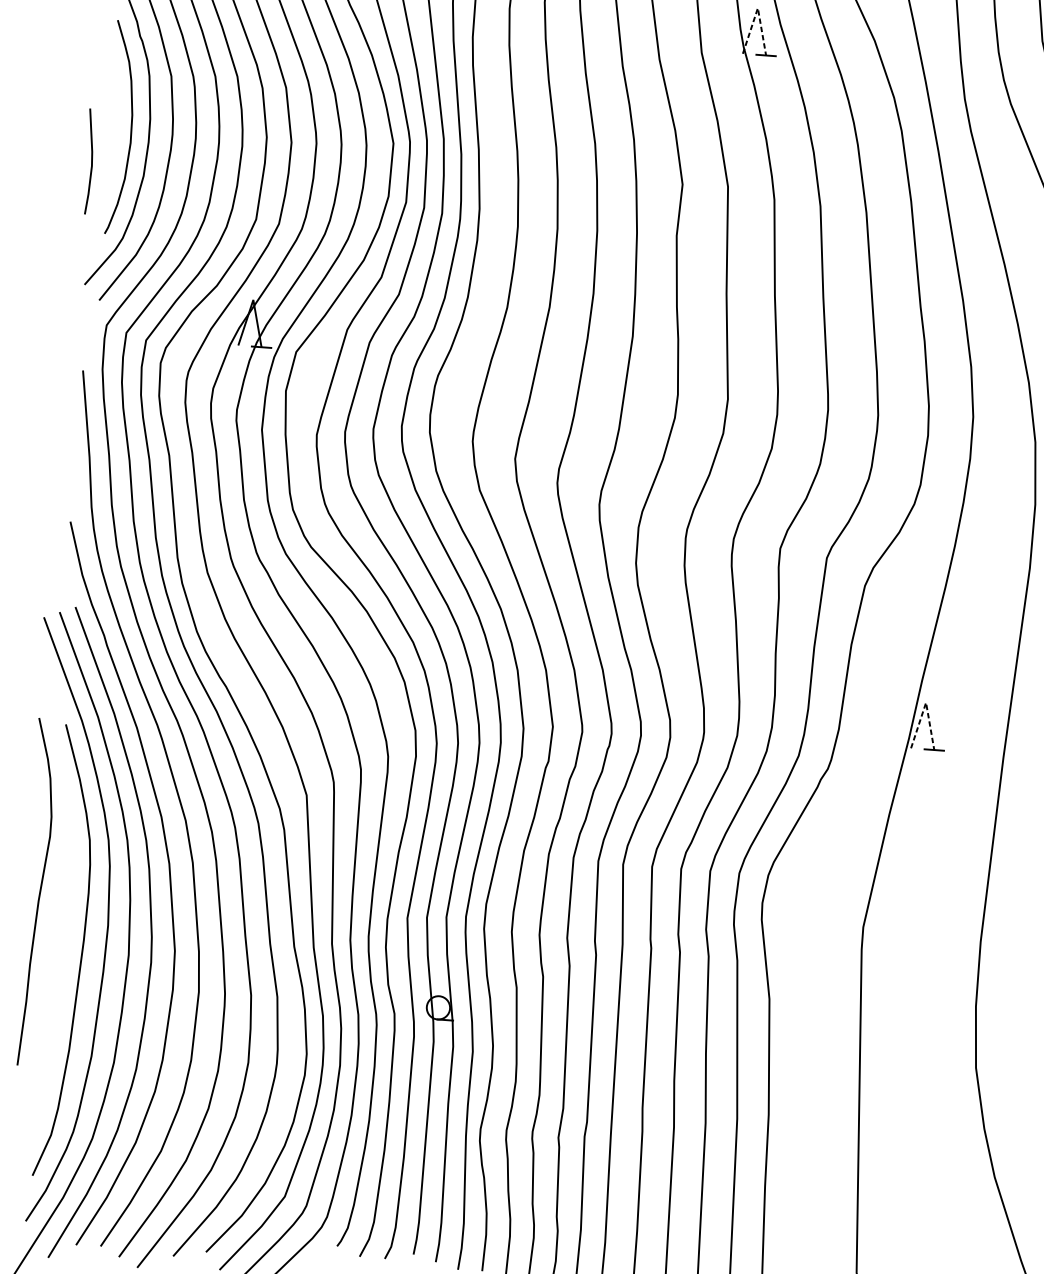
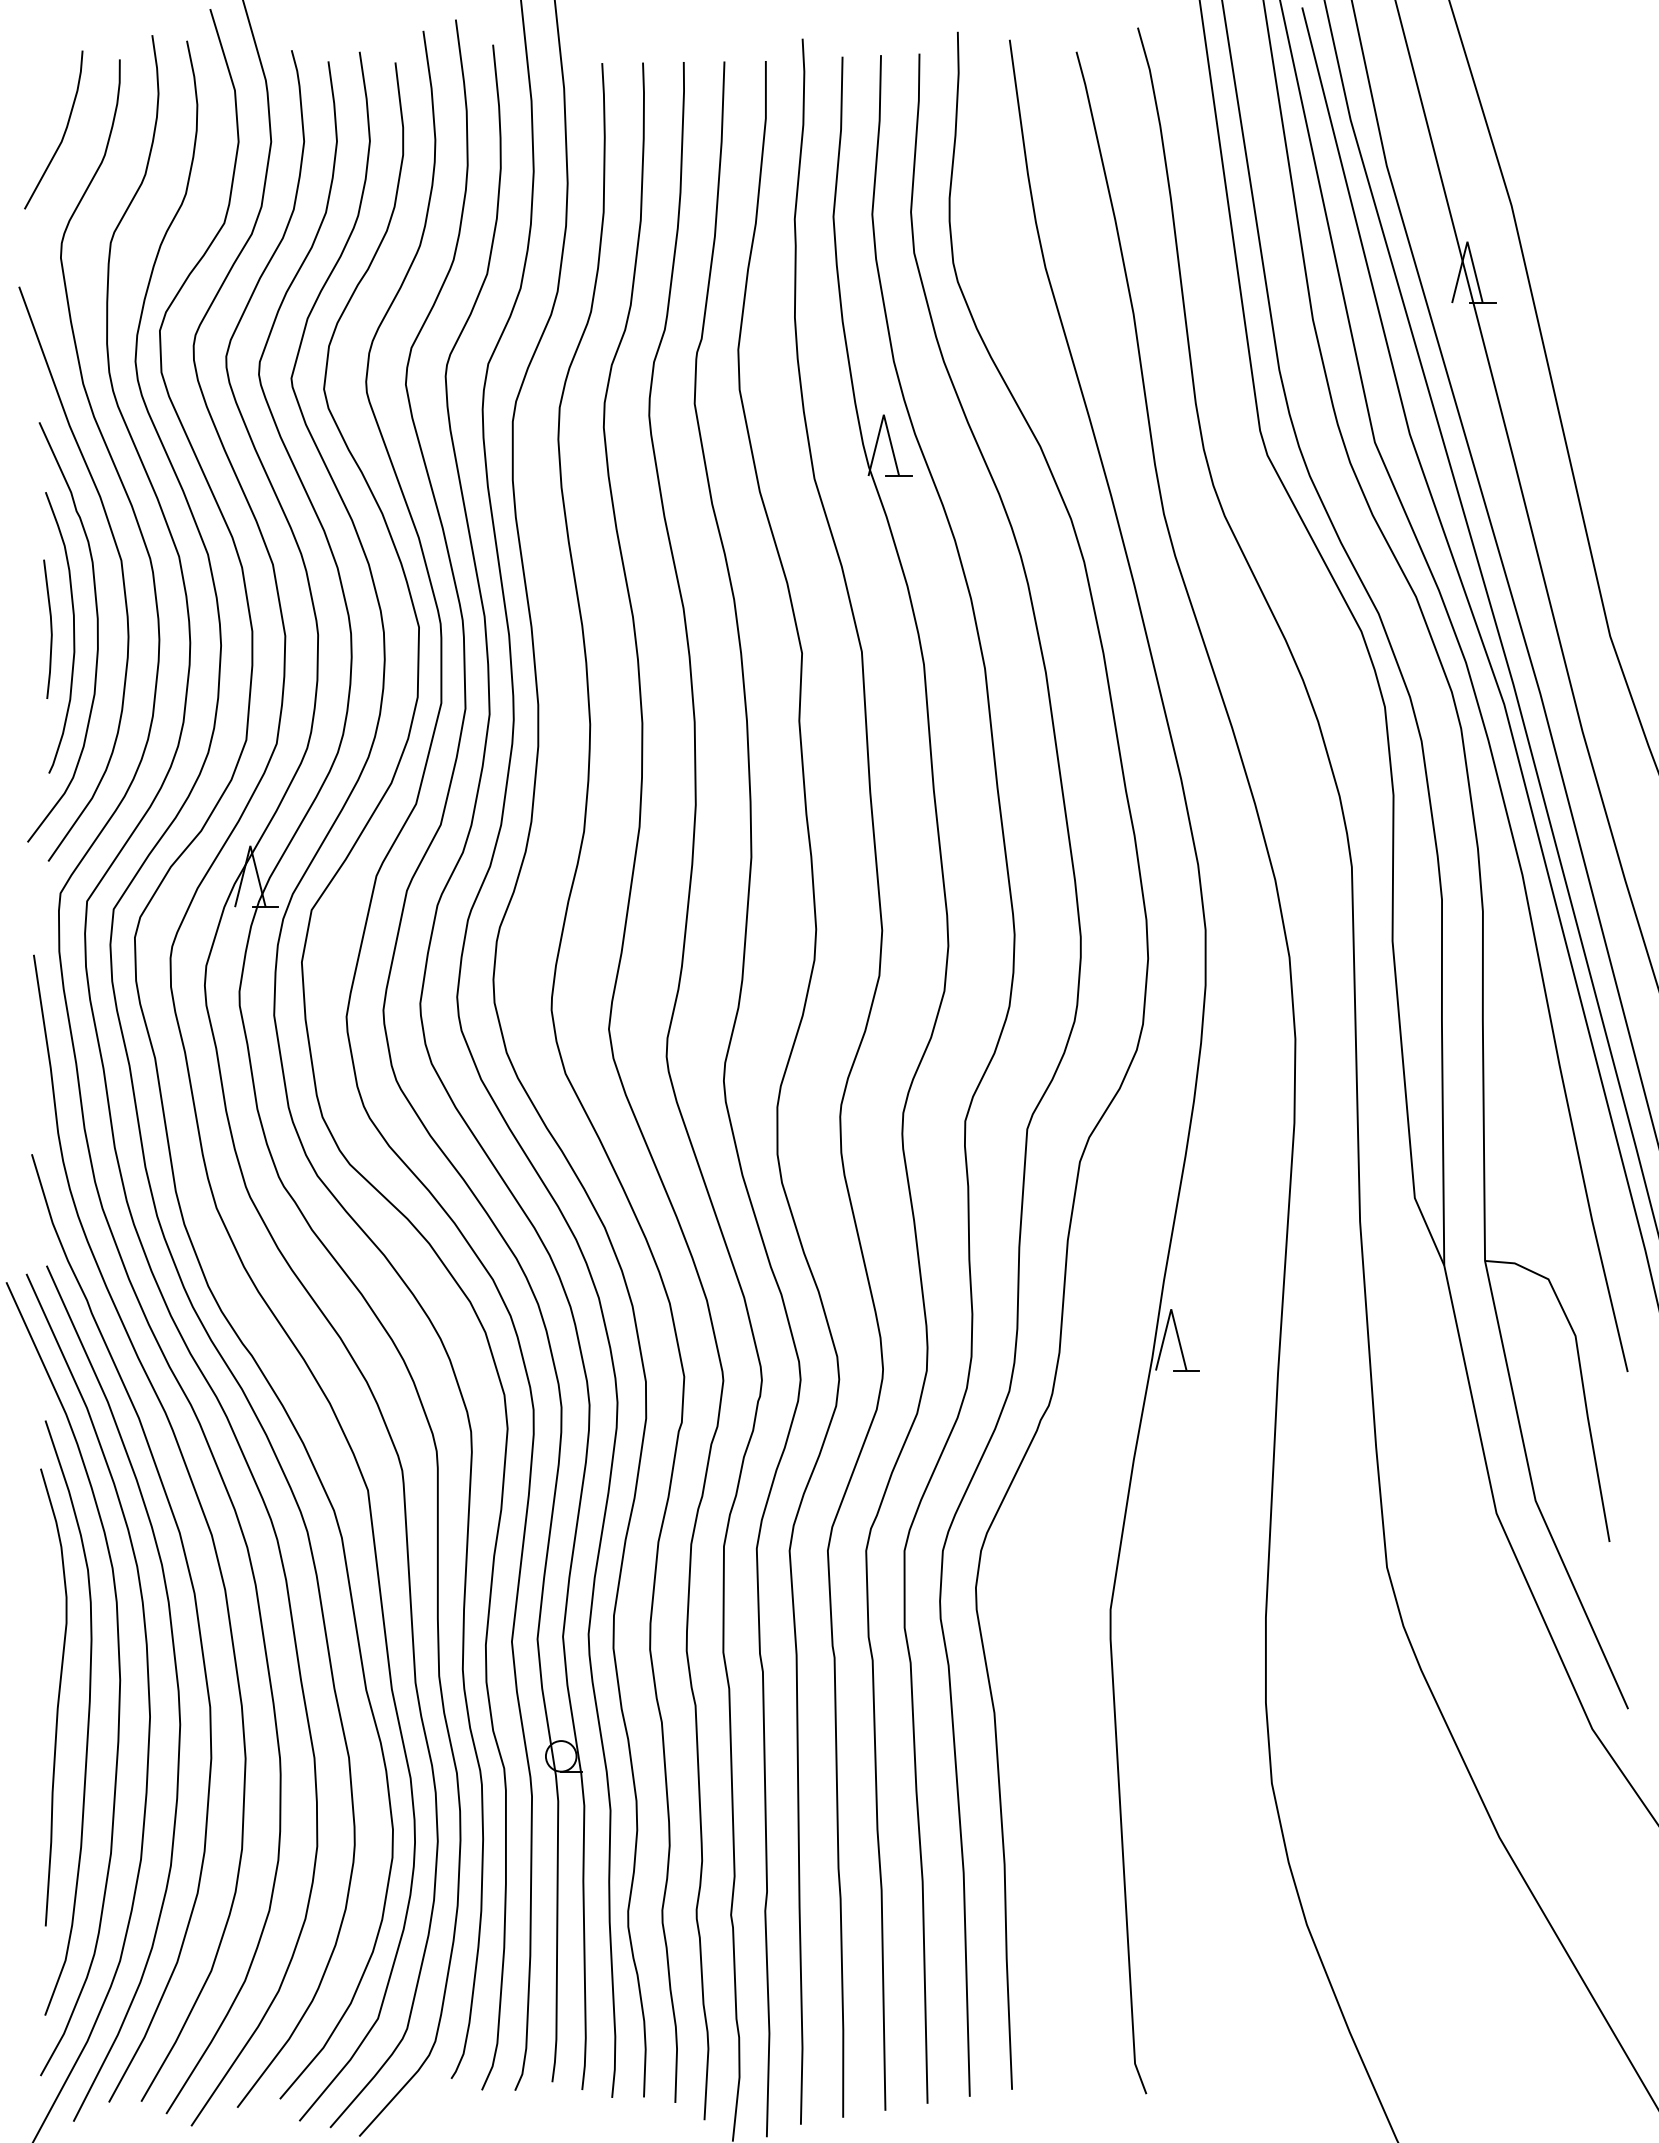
line: (757, 7) -> (883, 414), dashed -> solid
line: (91, 161) -> (50, 628), moved
line: (926, 702) -> (1171, 1309), dashed -> solid
curve: (39, 893) -> (57, 1698), moved

